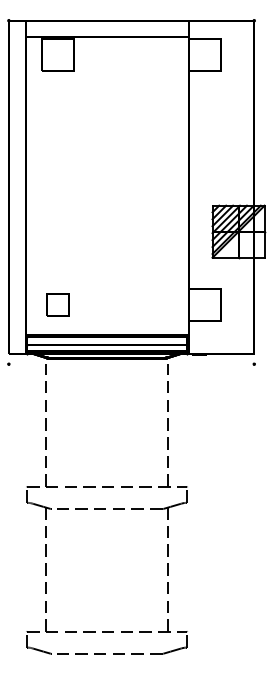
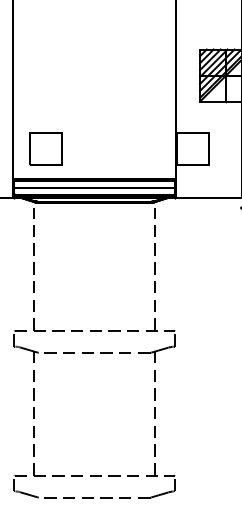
part: (57, 304) -> (45, 148), size x1.43

